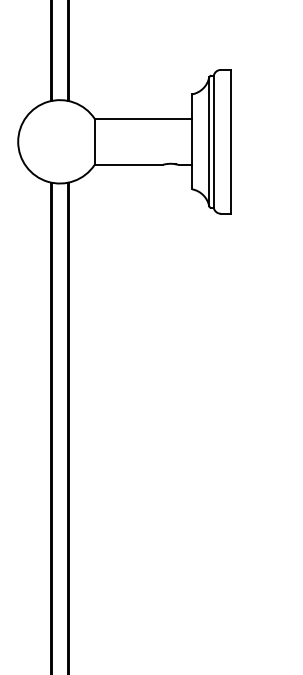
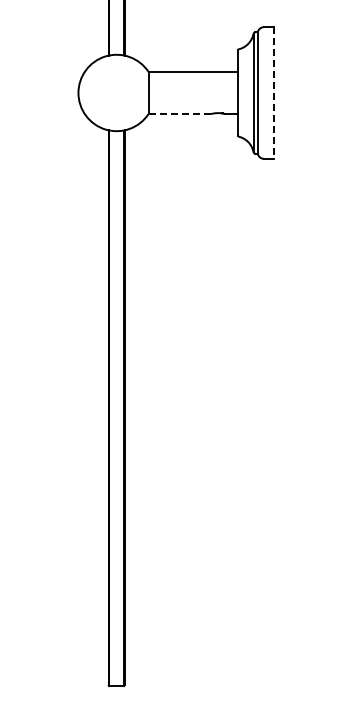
line: (231, 142) -> (273, 93), solid -> dashed
line: (129, 165) -> (180, 114), solid -> dashed

